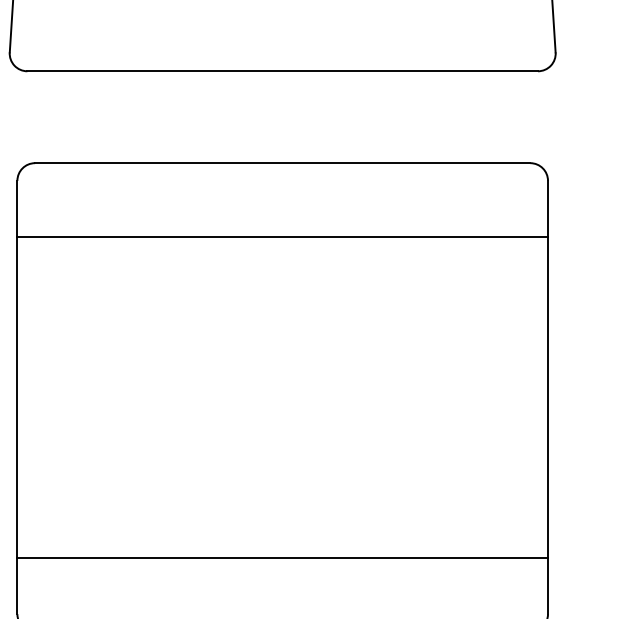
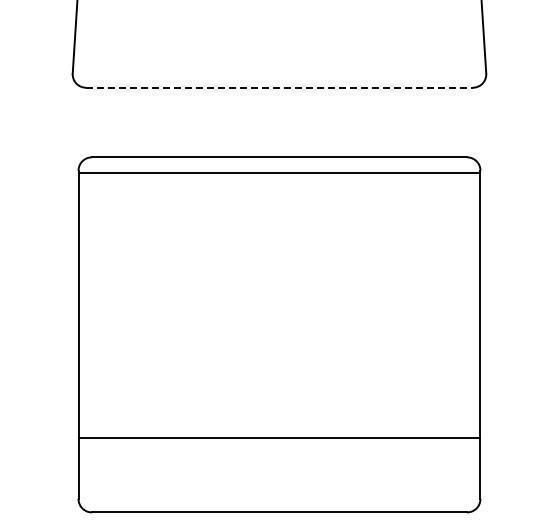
line: (282, 70) -> (279, 87), solid -> dashed
line: (282, 237) -> (279, 172), moved
line: (282, 558) -> (279, 438), moved

